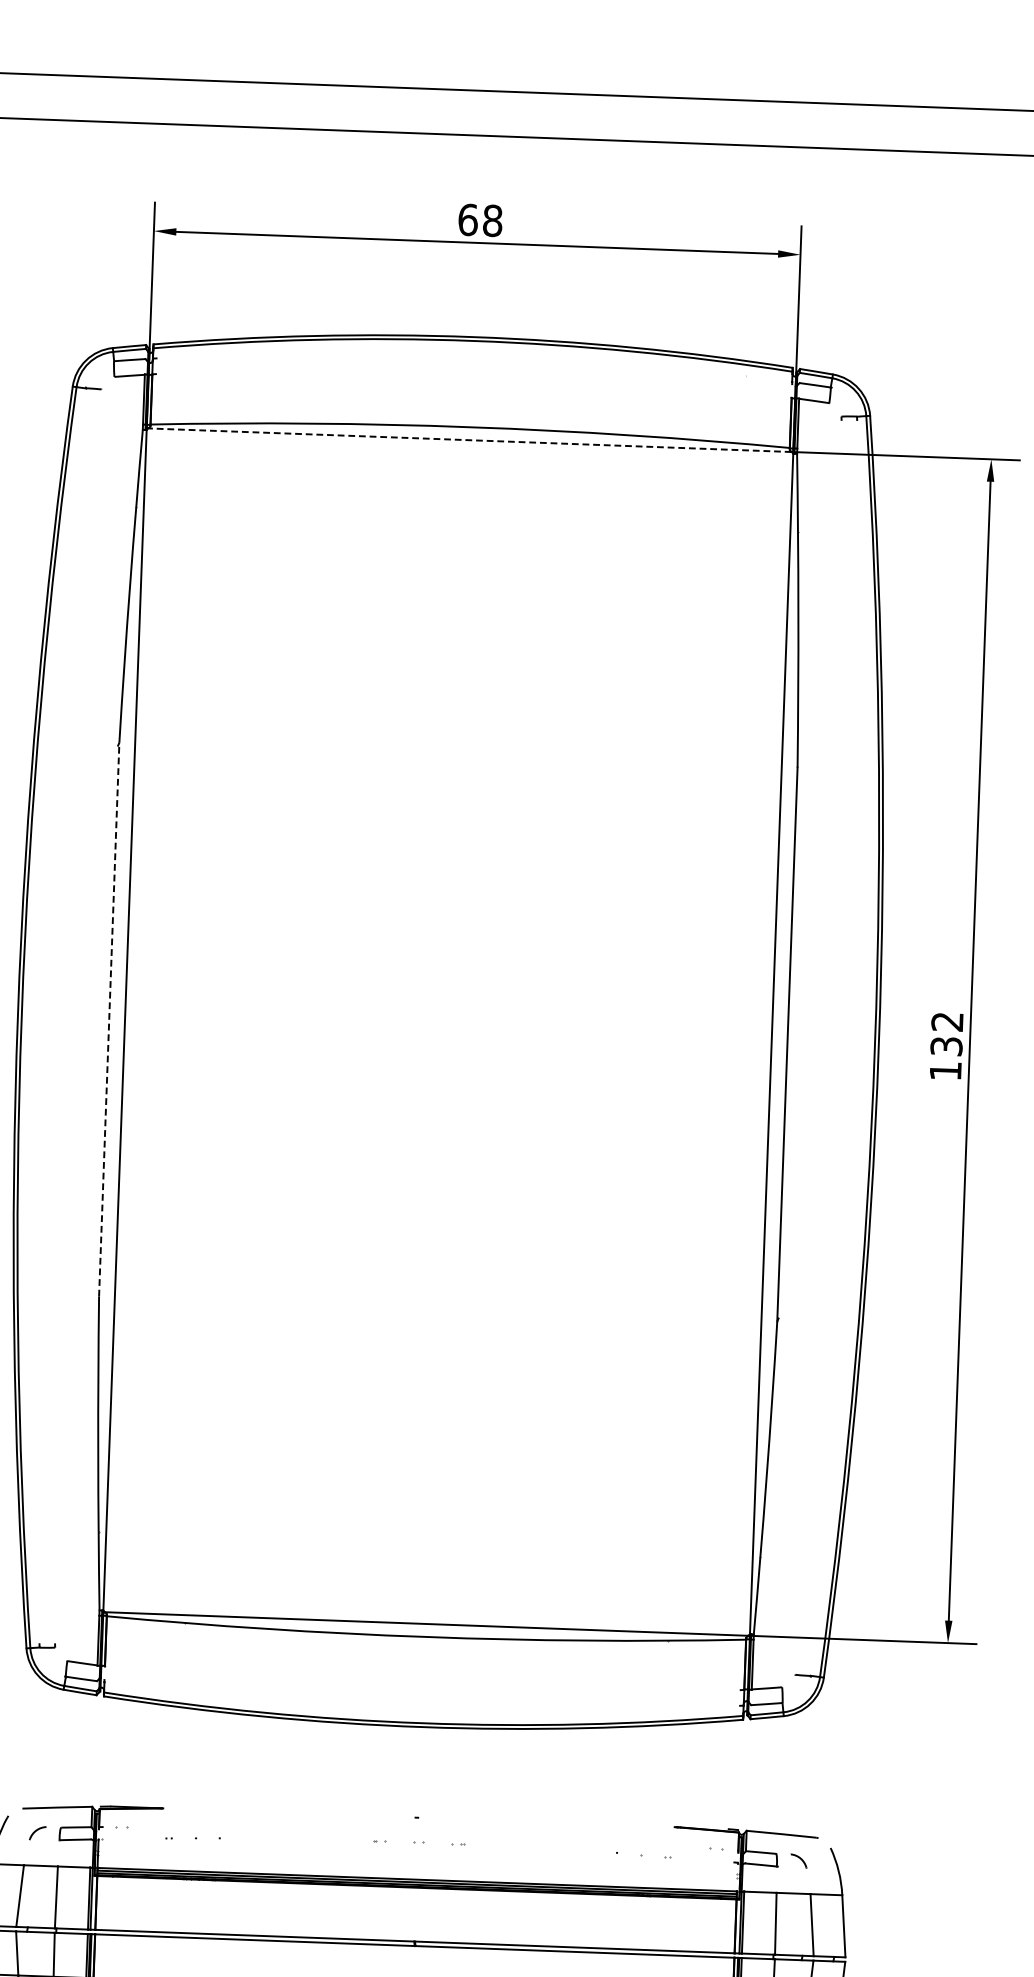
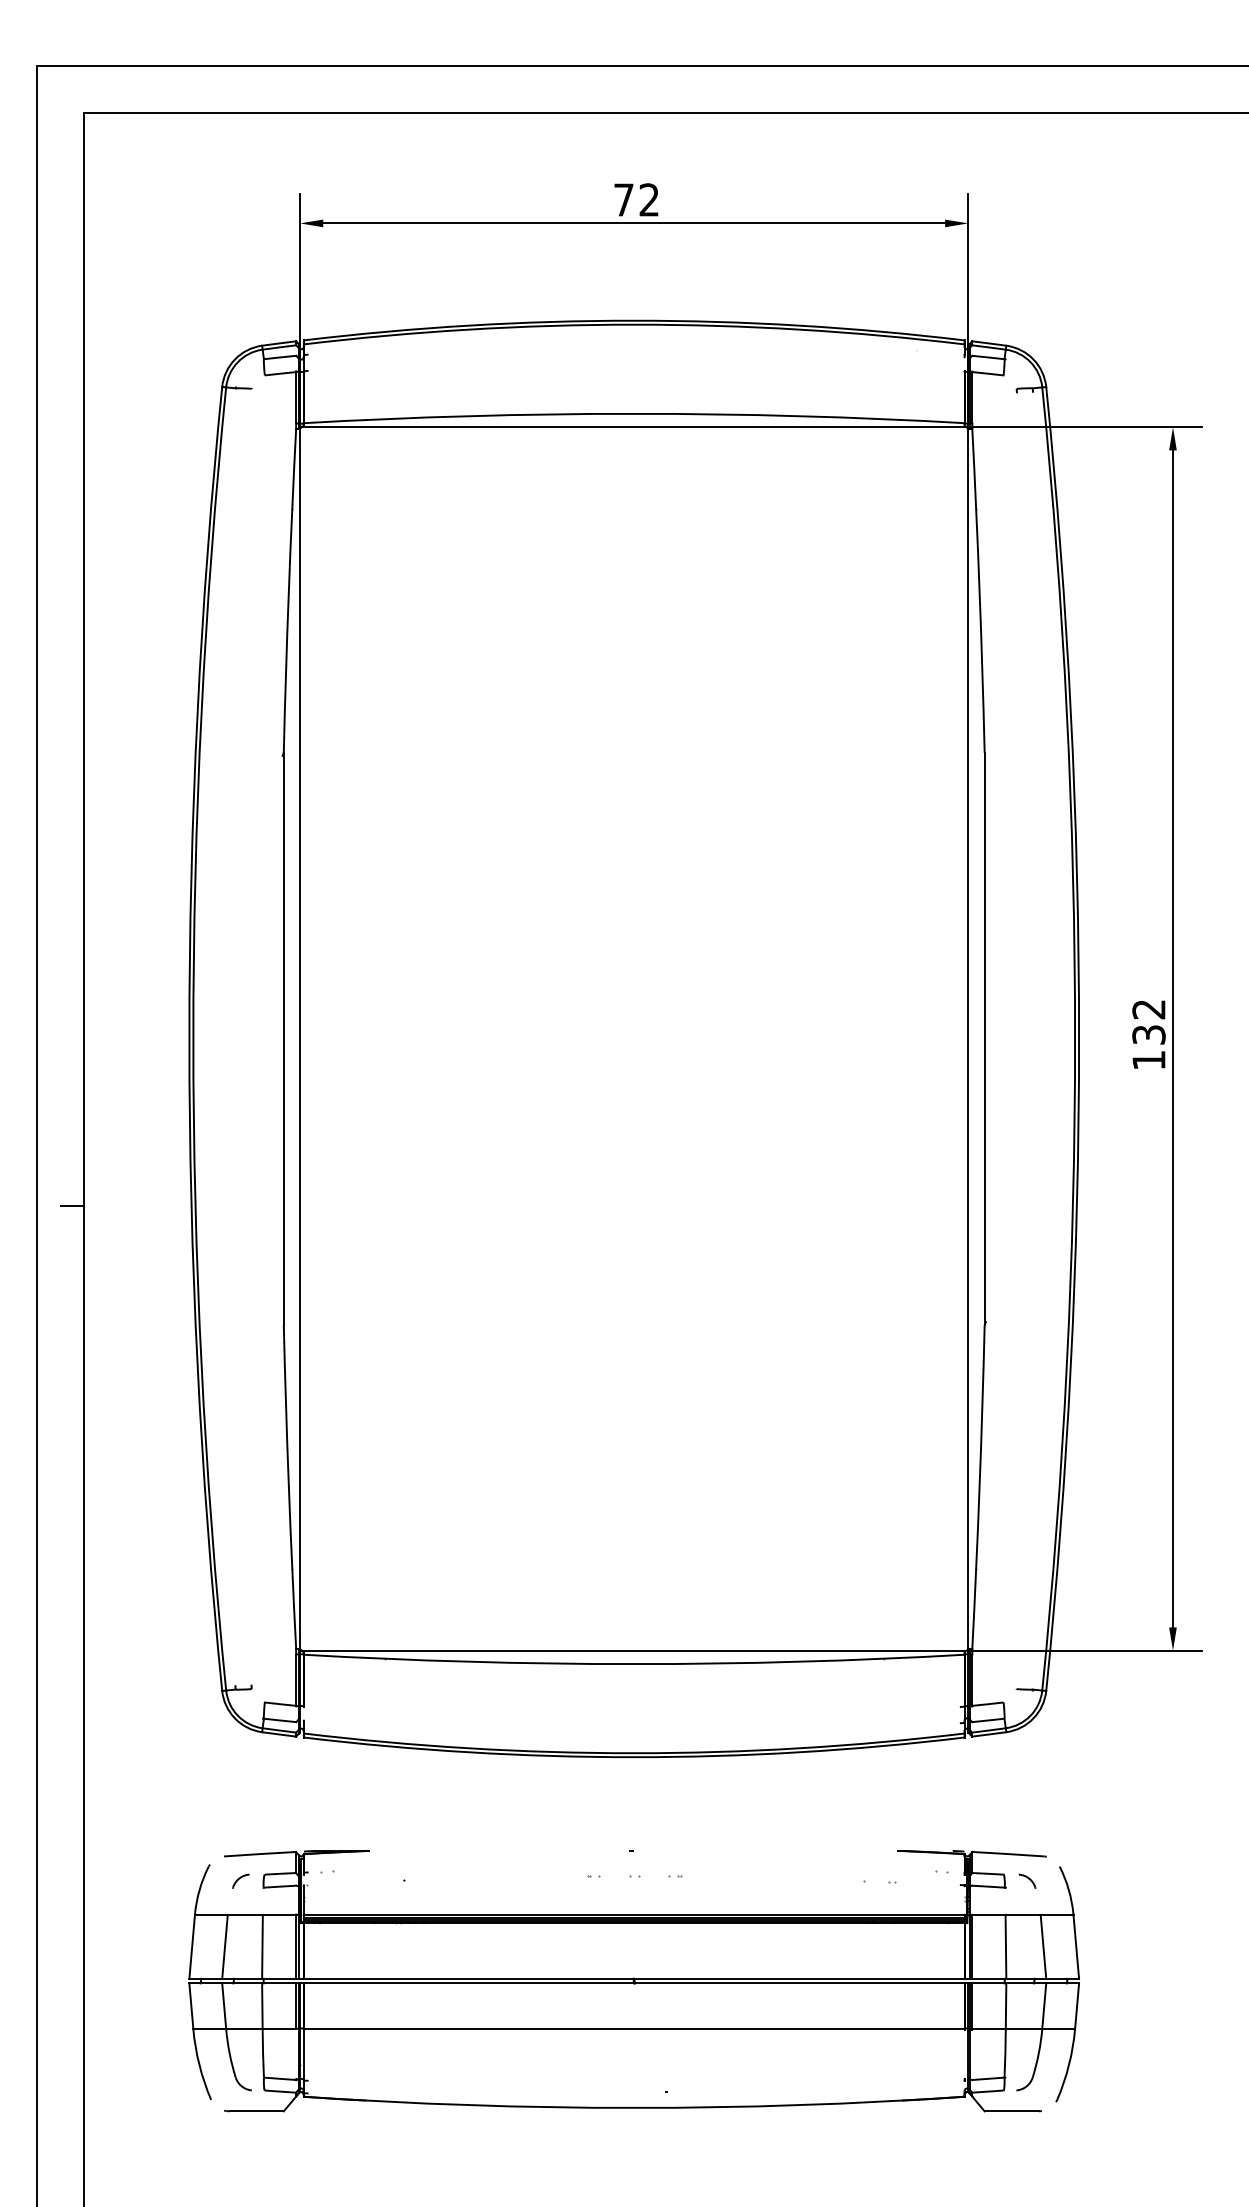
text: (480, 219) -> (636, 199), 68 -> 72
line: (469, 440) -> (633, 427), dashed -> solid
line: (108, 1019) -> (283, 1038), dashed -> solid

